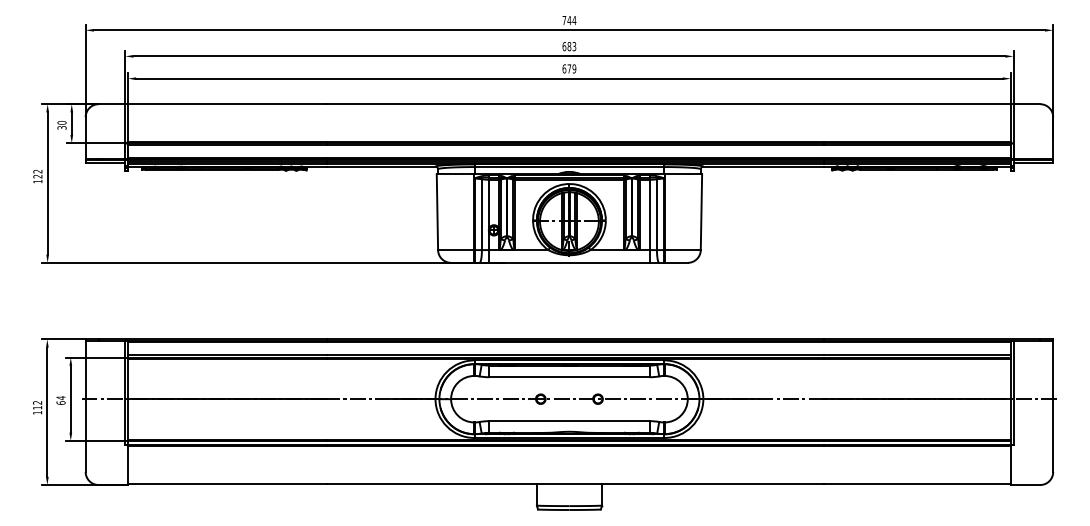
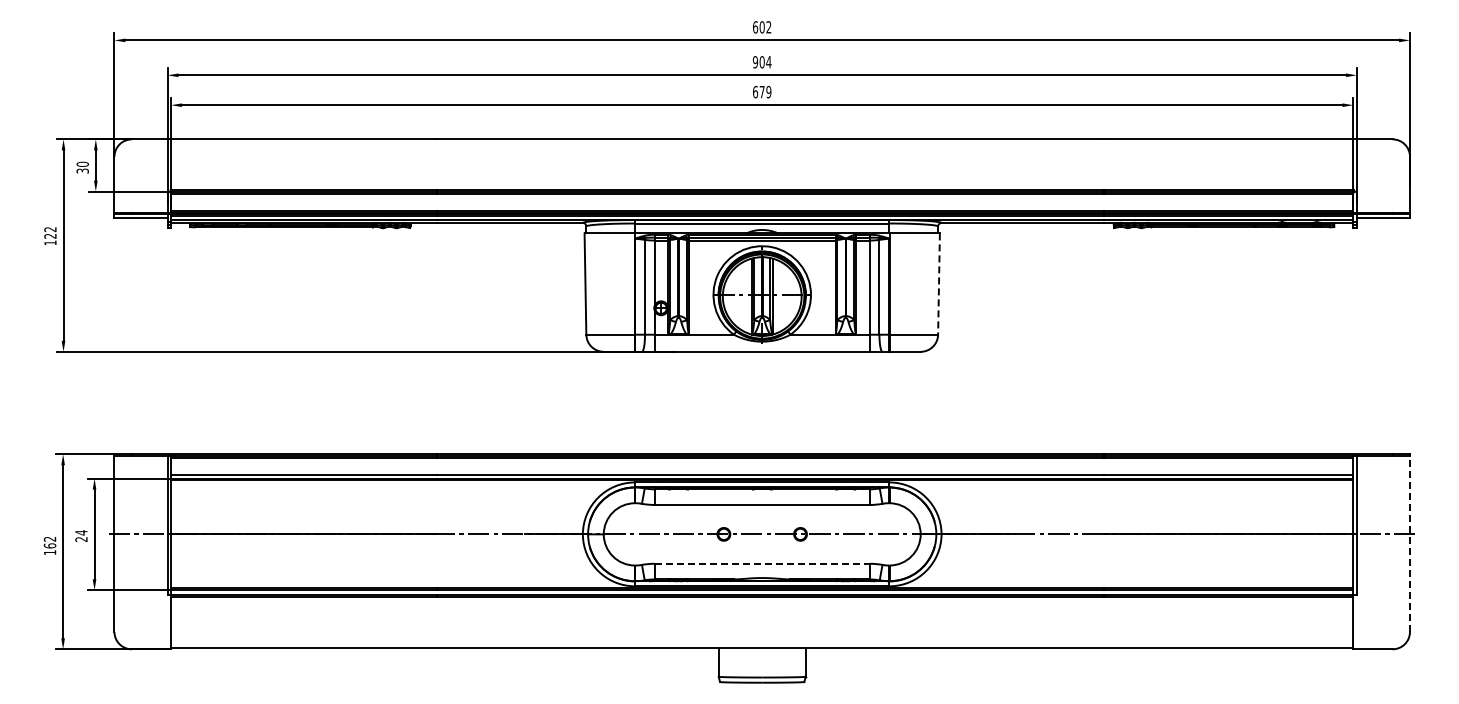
text: (569, 20) -> (762, 27), 744 -> 602
text: (568, 46) -> (761, 62), 683 -> 904
line: (701, 212) -> (939, 284), solid -> dashed
text: (61, 403) -> (81, 539), 64 -> 24
line: (1053, 406) -> (1410, 543), solid -> dashed
text: (37, 407) -> (49, 545), 112 -> 162
line: (569, 420) -> (762, 563), solid -> dashed

